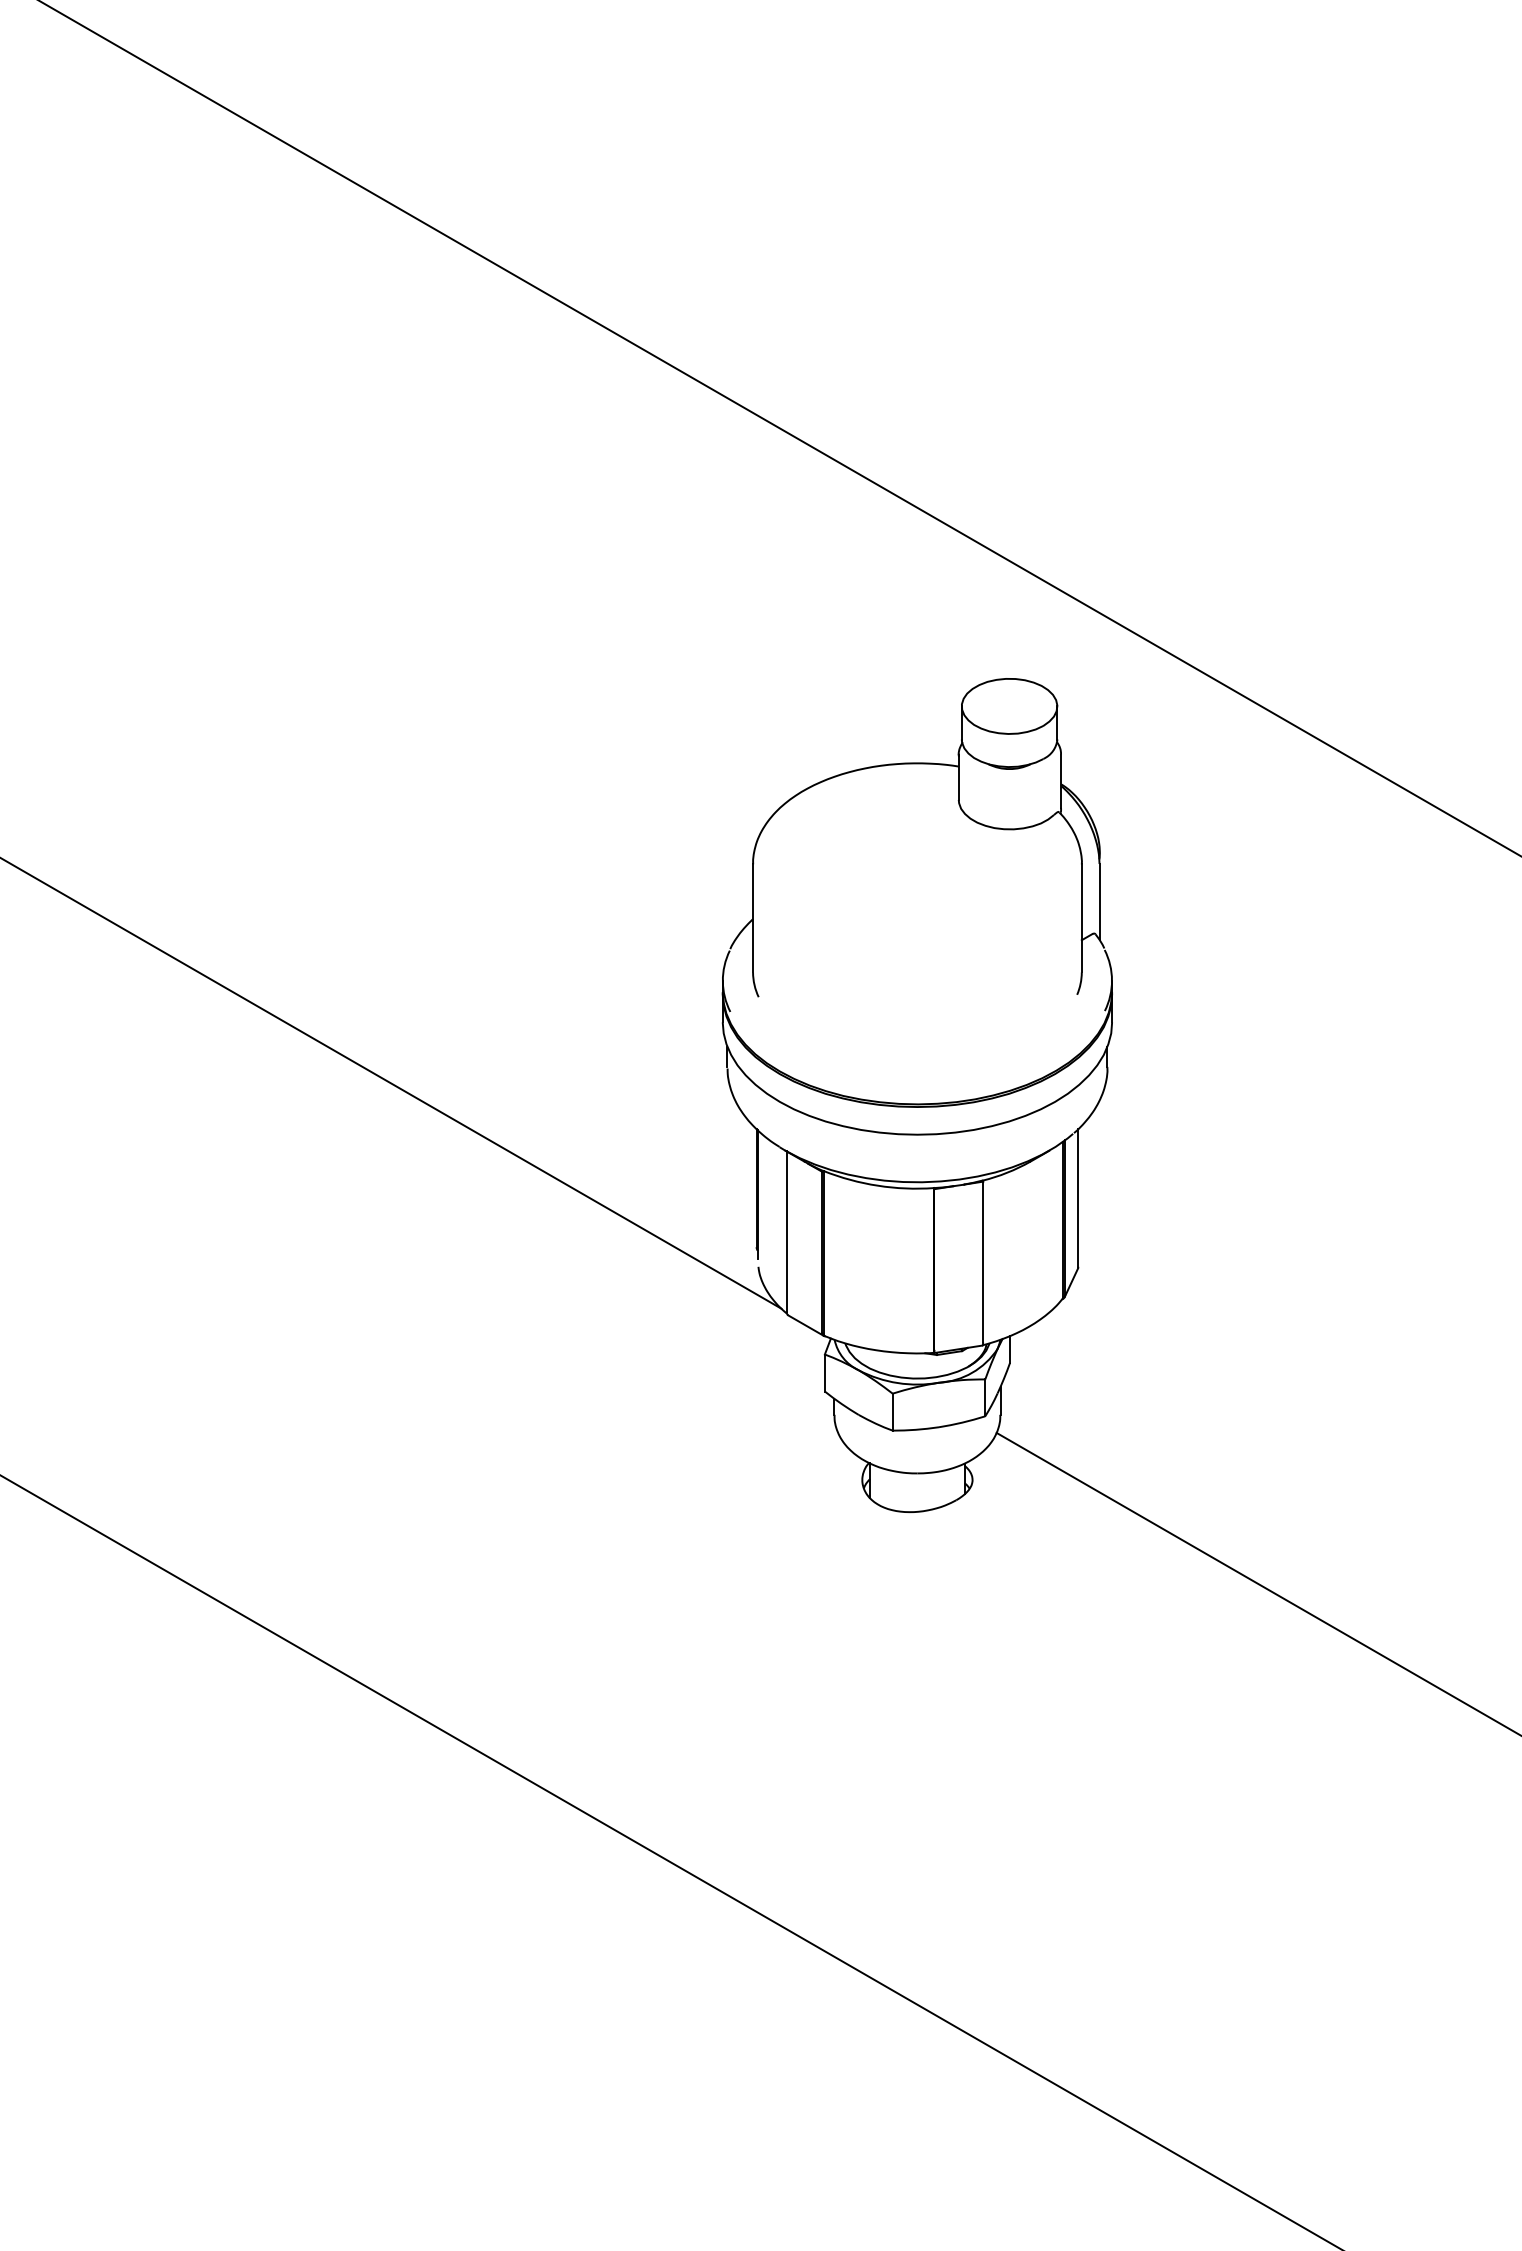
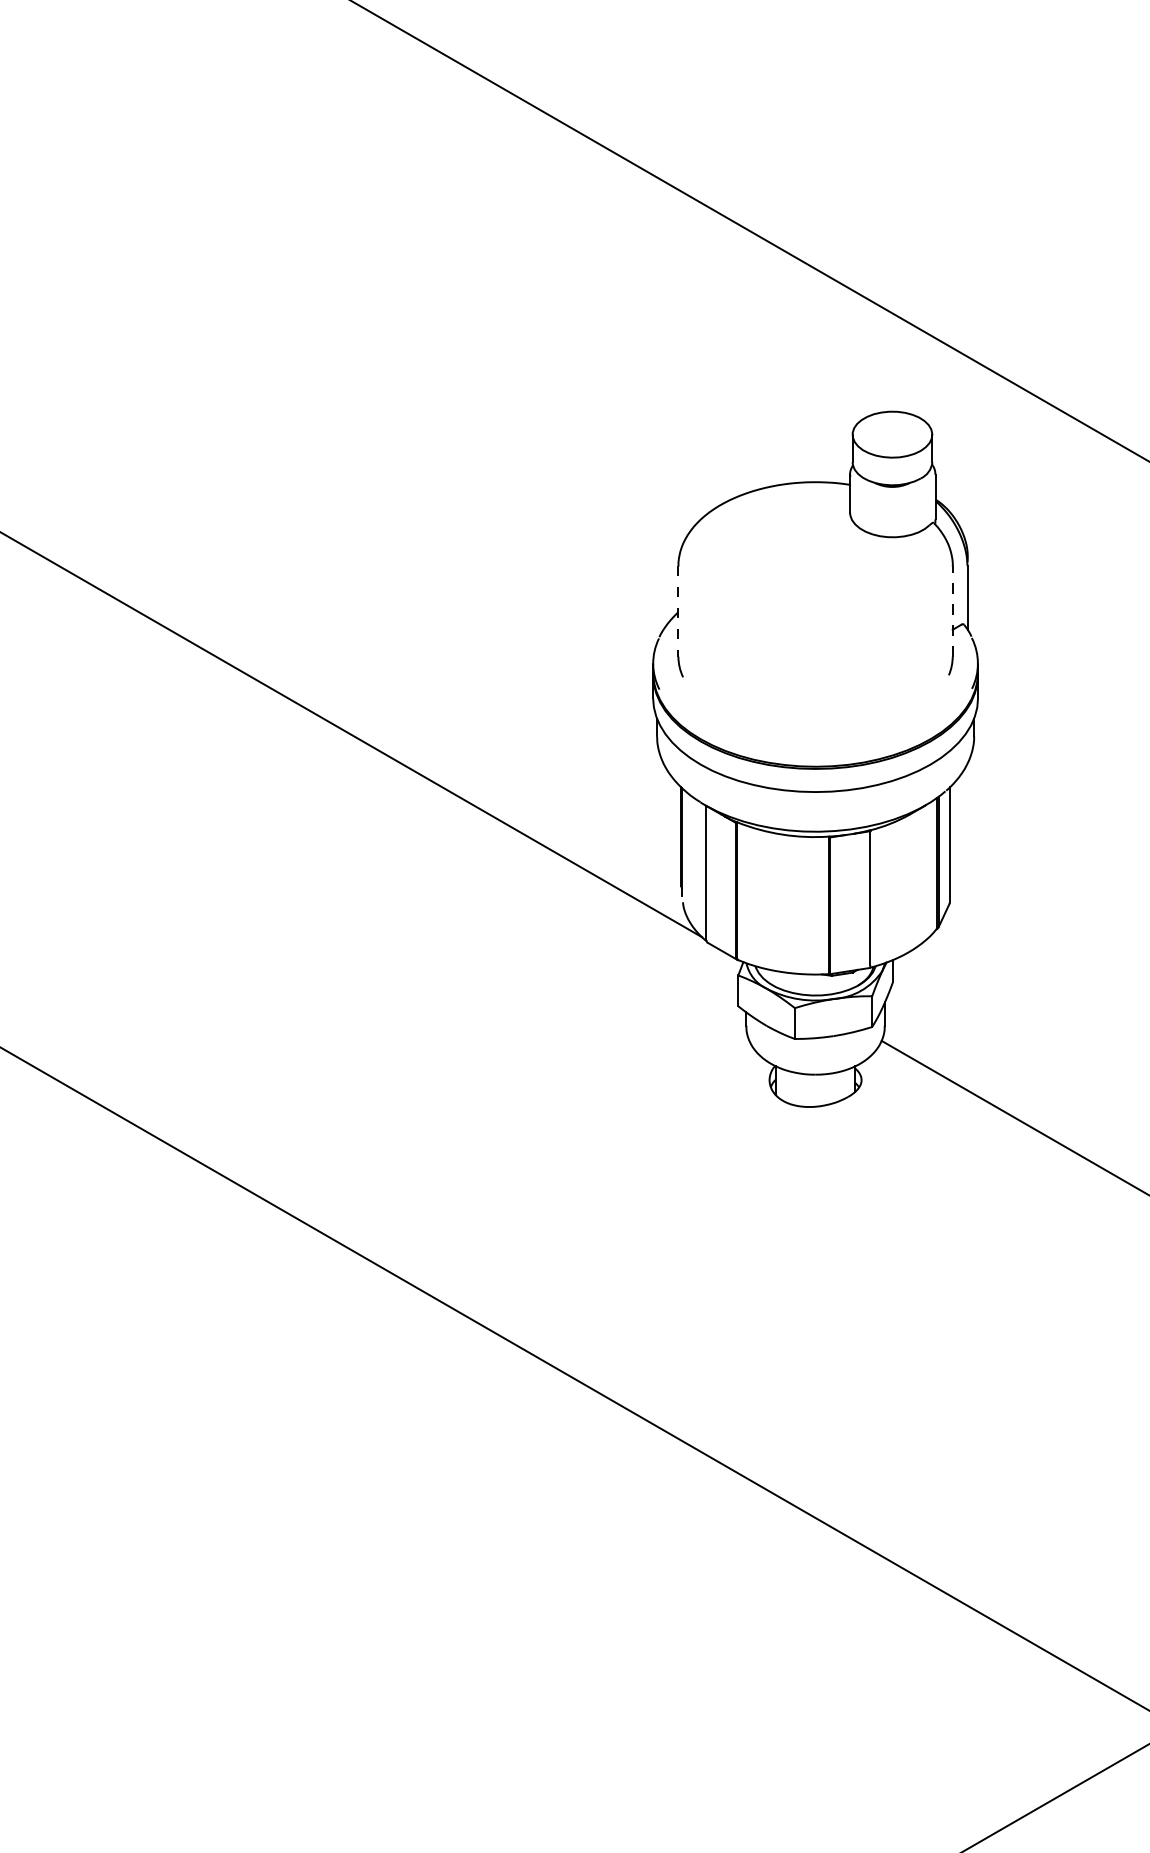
line: (1081, 917) -> (952, 610), solid -> dashed
line: (753, 918) -> (678, 611), solid -> dashed

